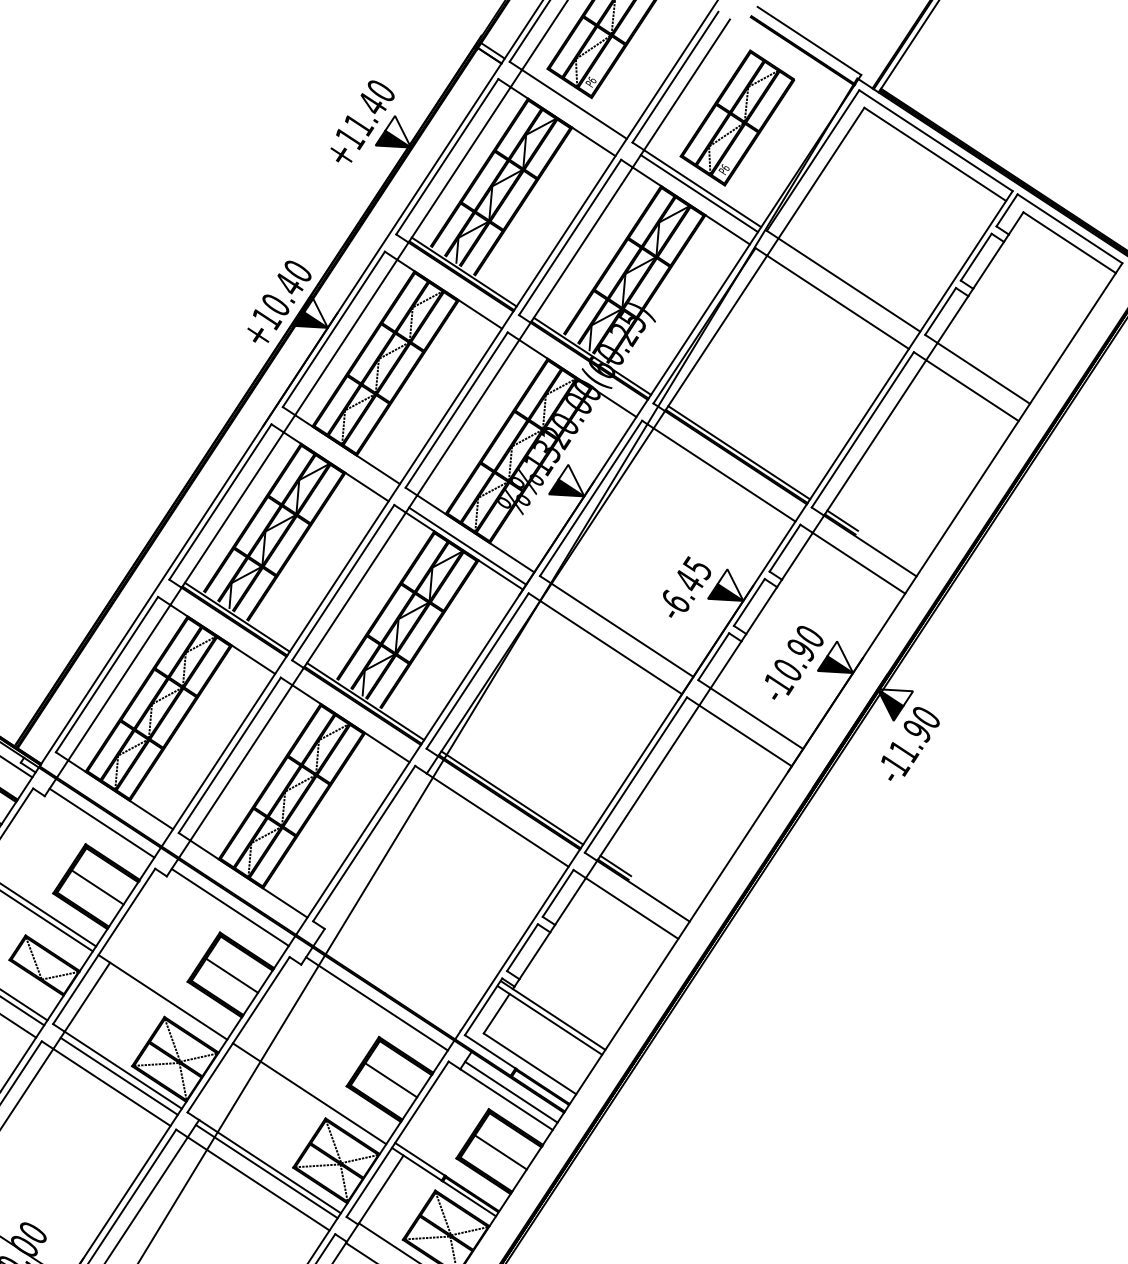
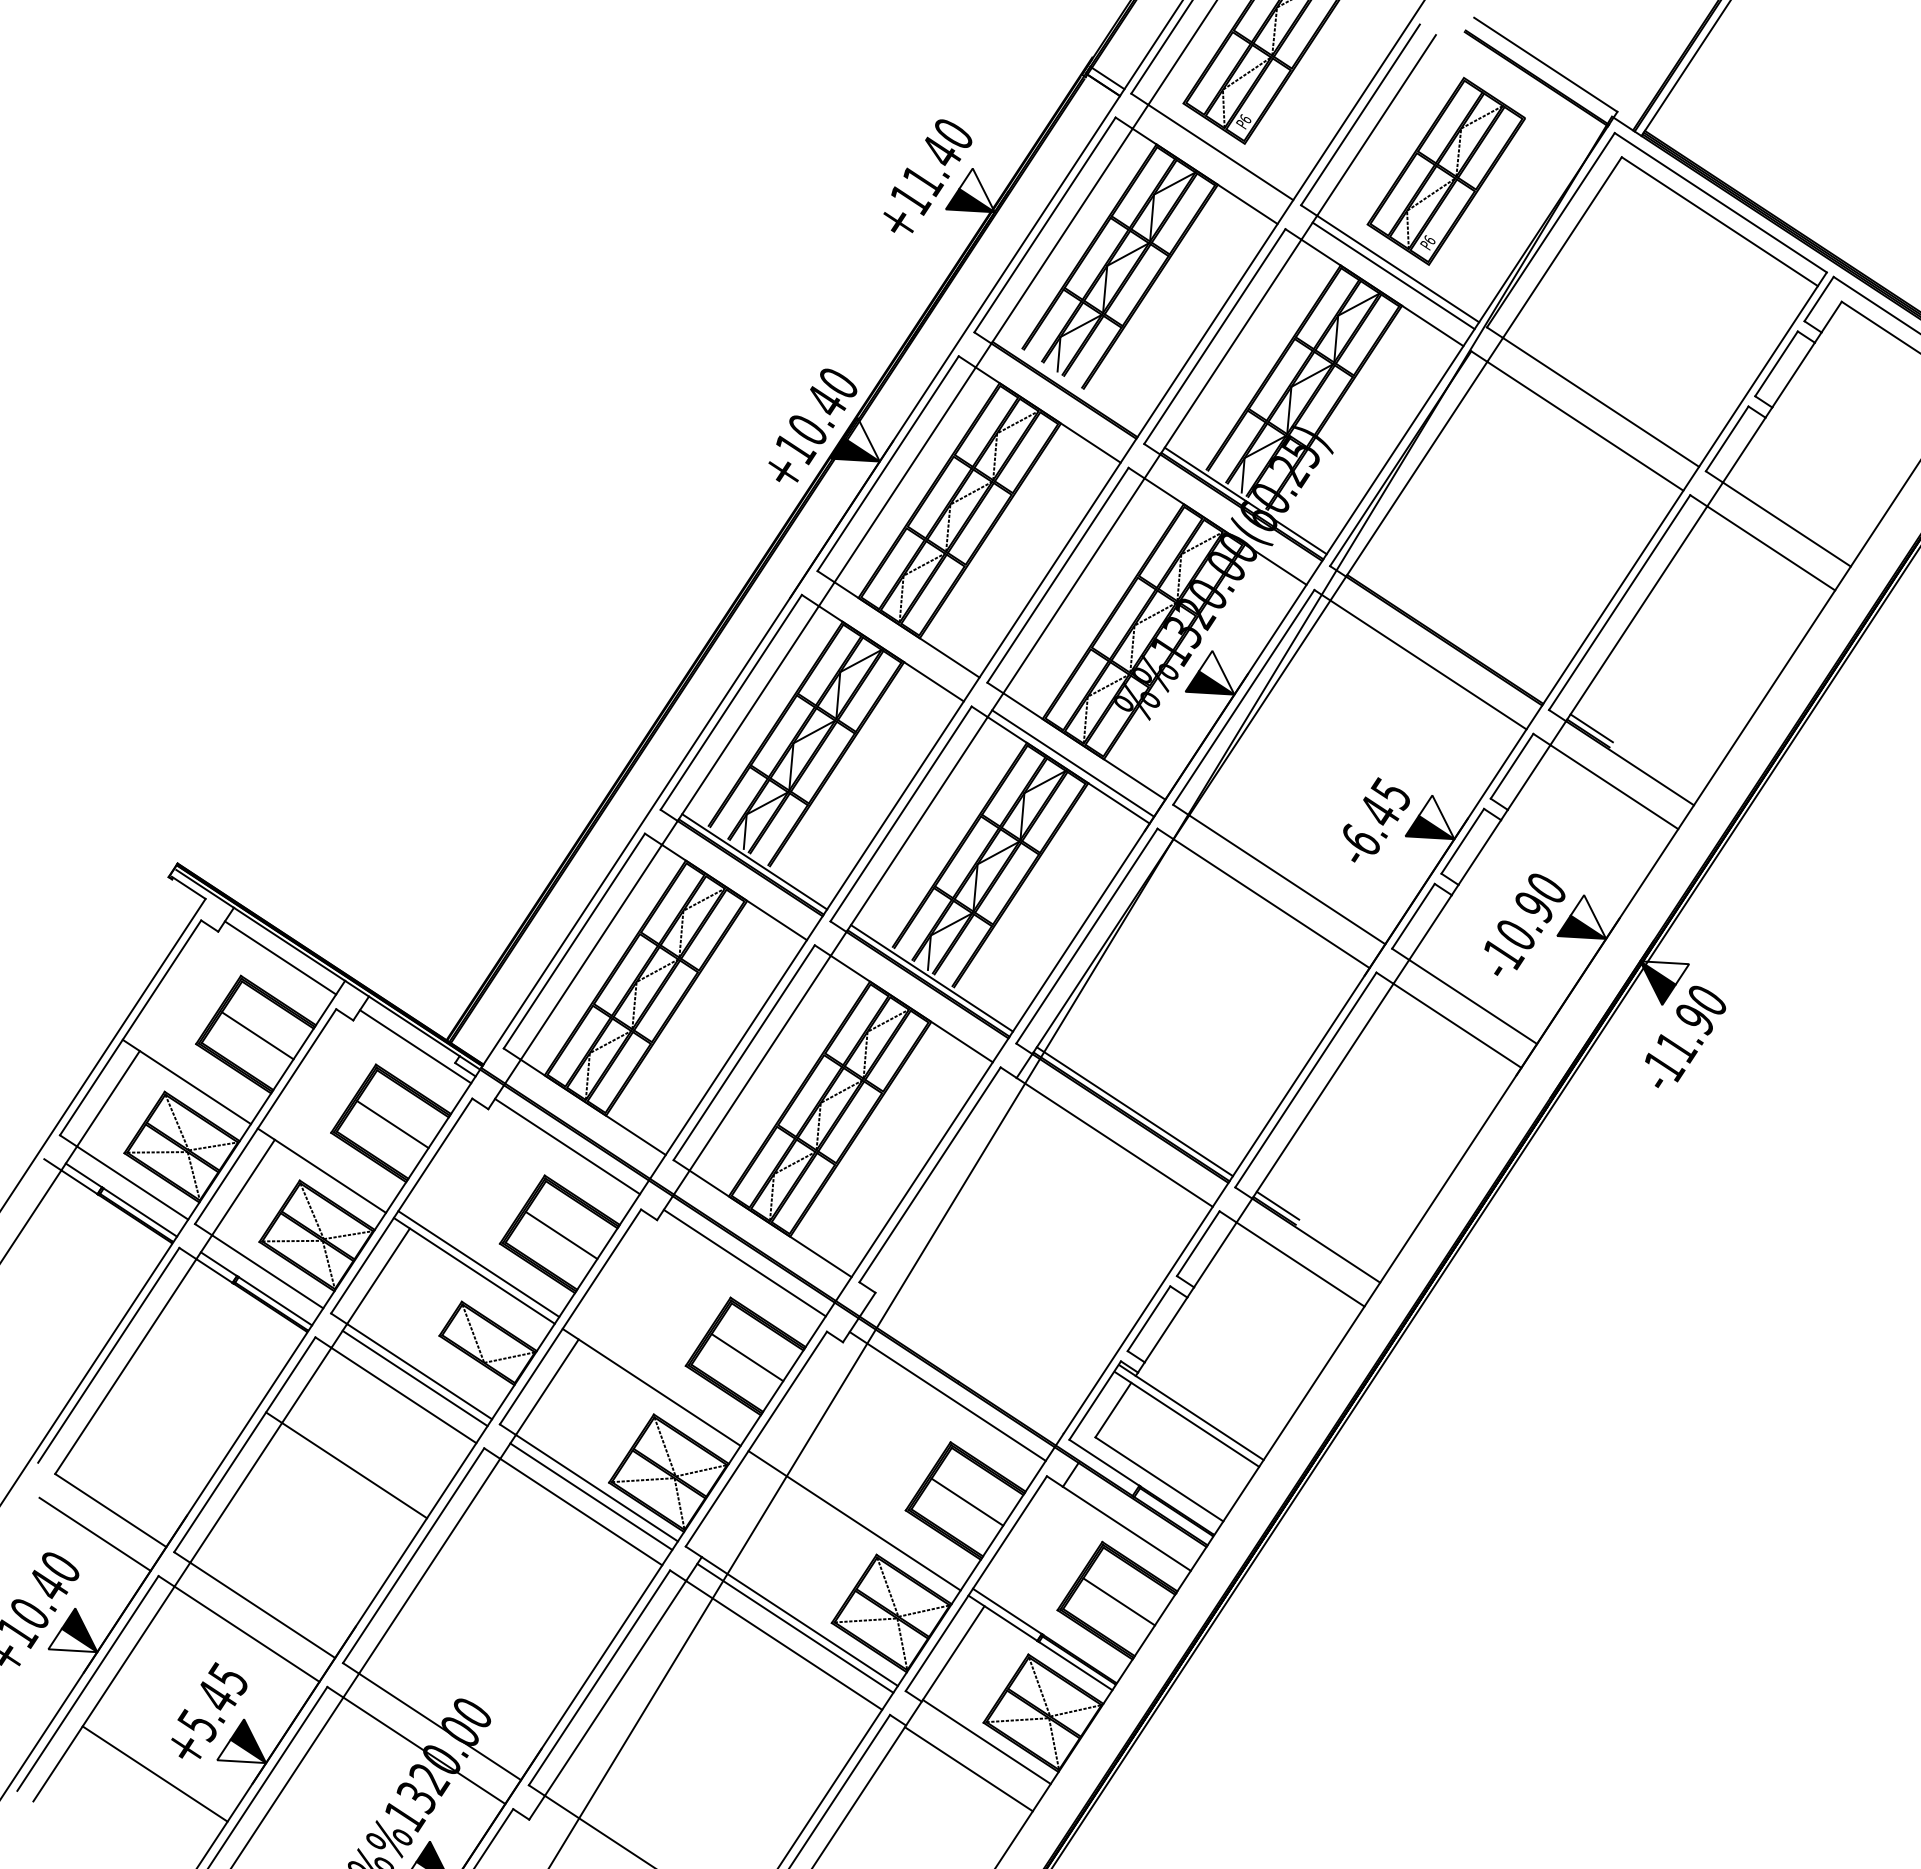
line: (463, 272) -> (1067, 384), removed
line: (739, 452) -> (1448, 633), removed
line: (511, 1092) -> (1133, 1518), removed

